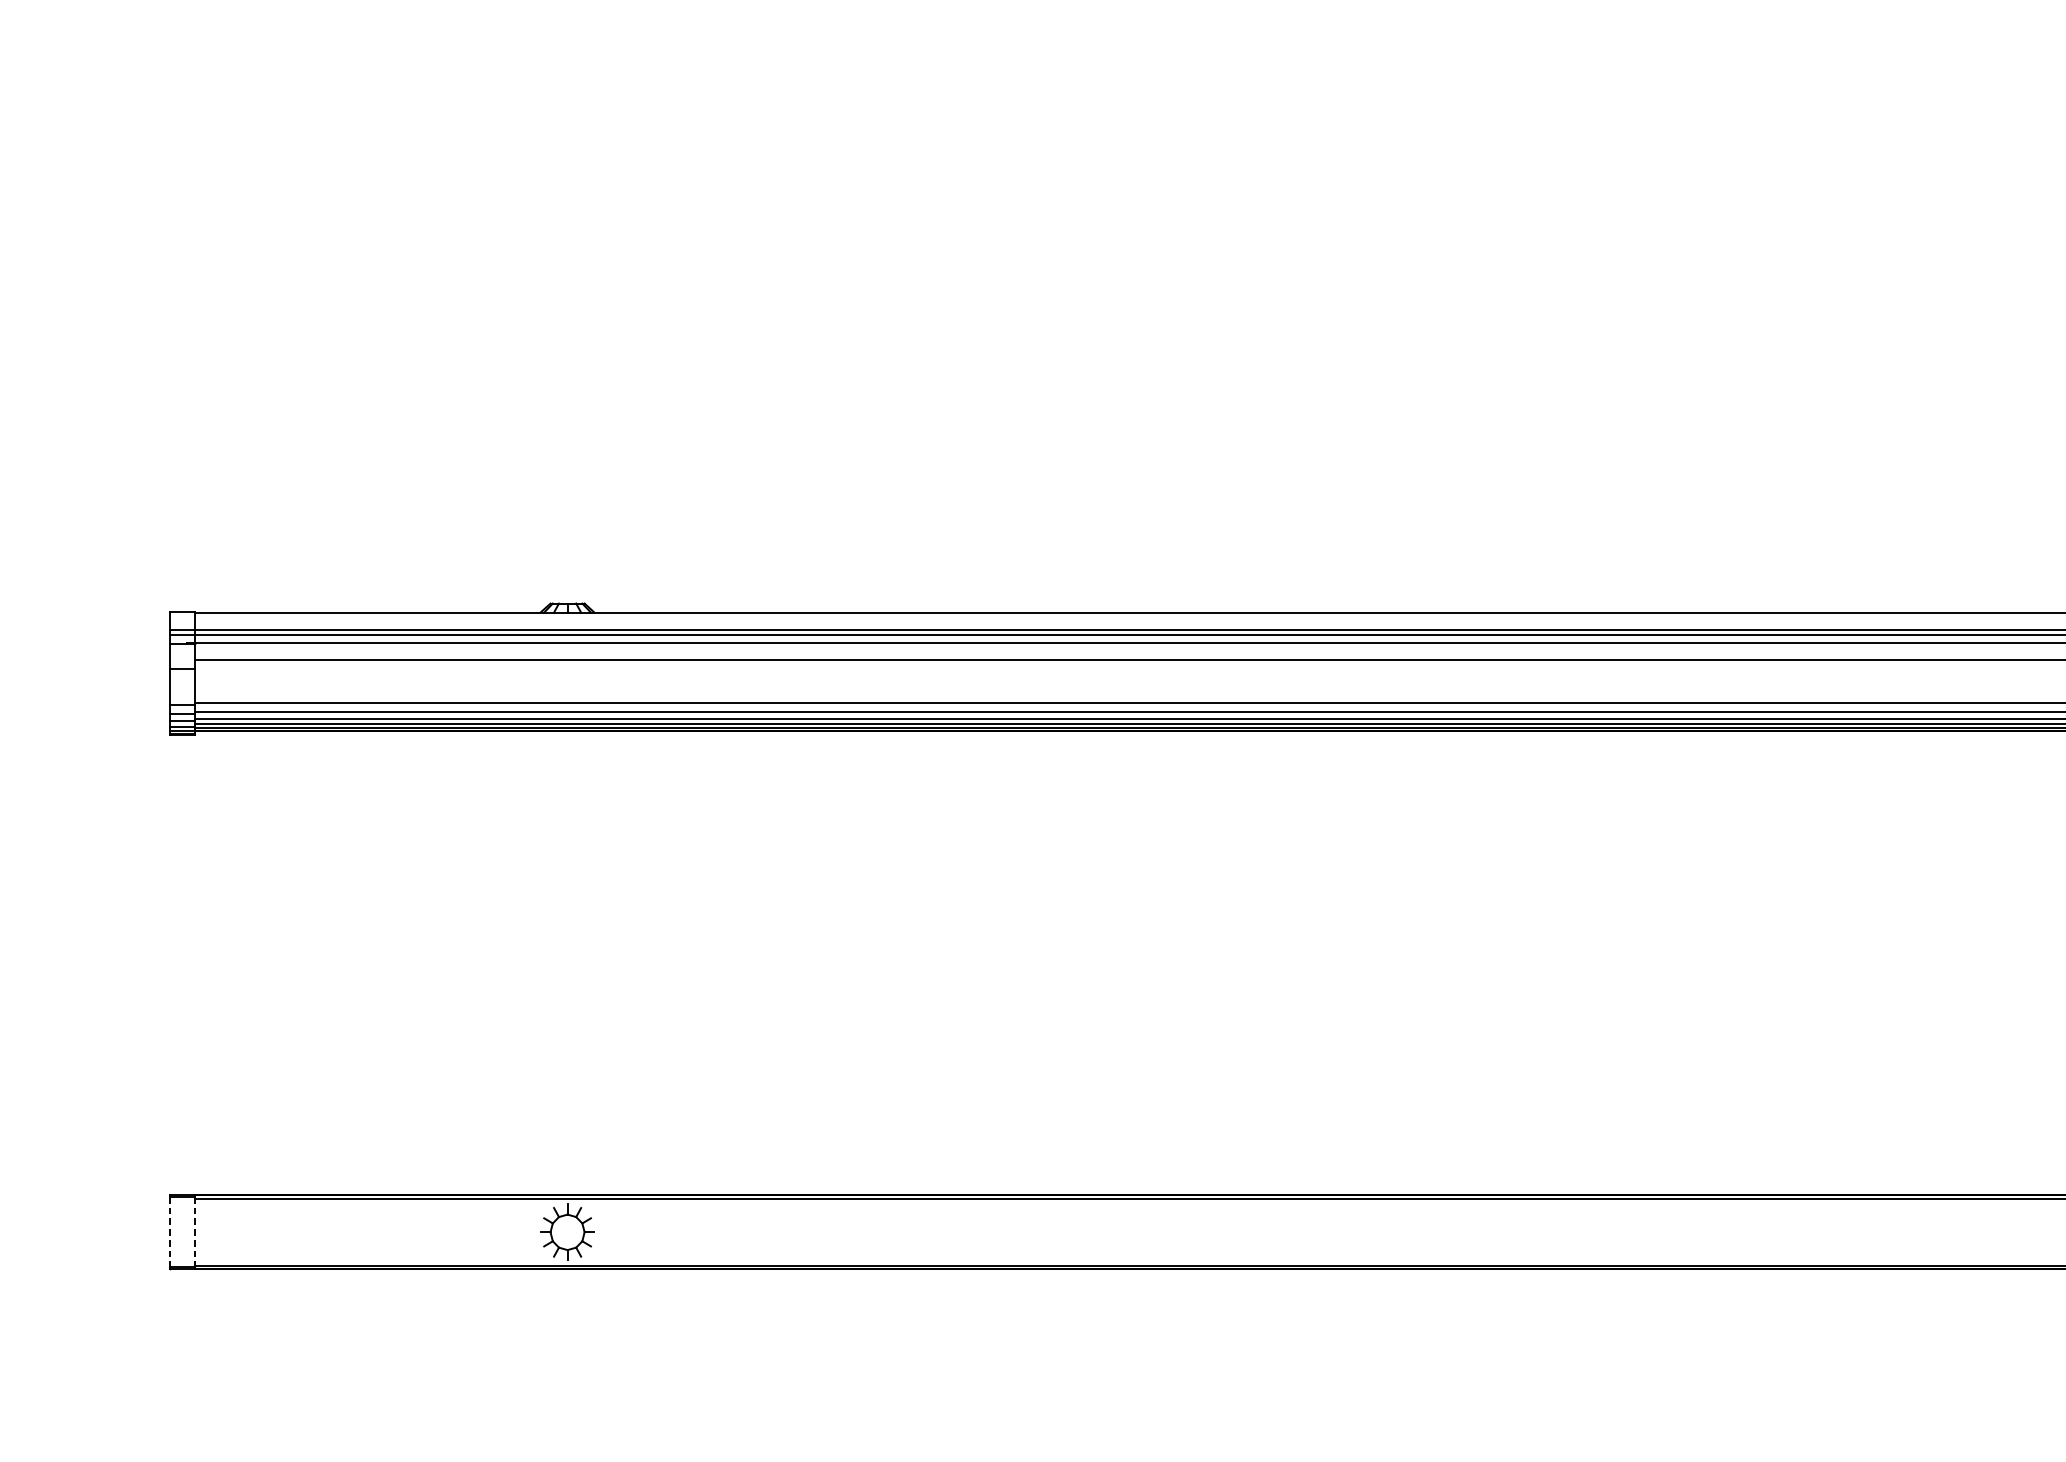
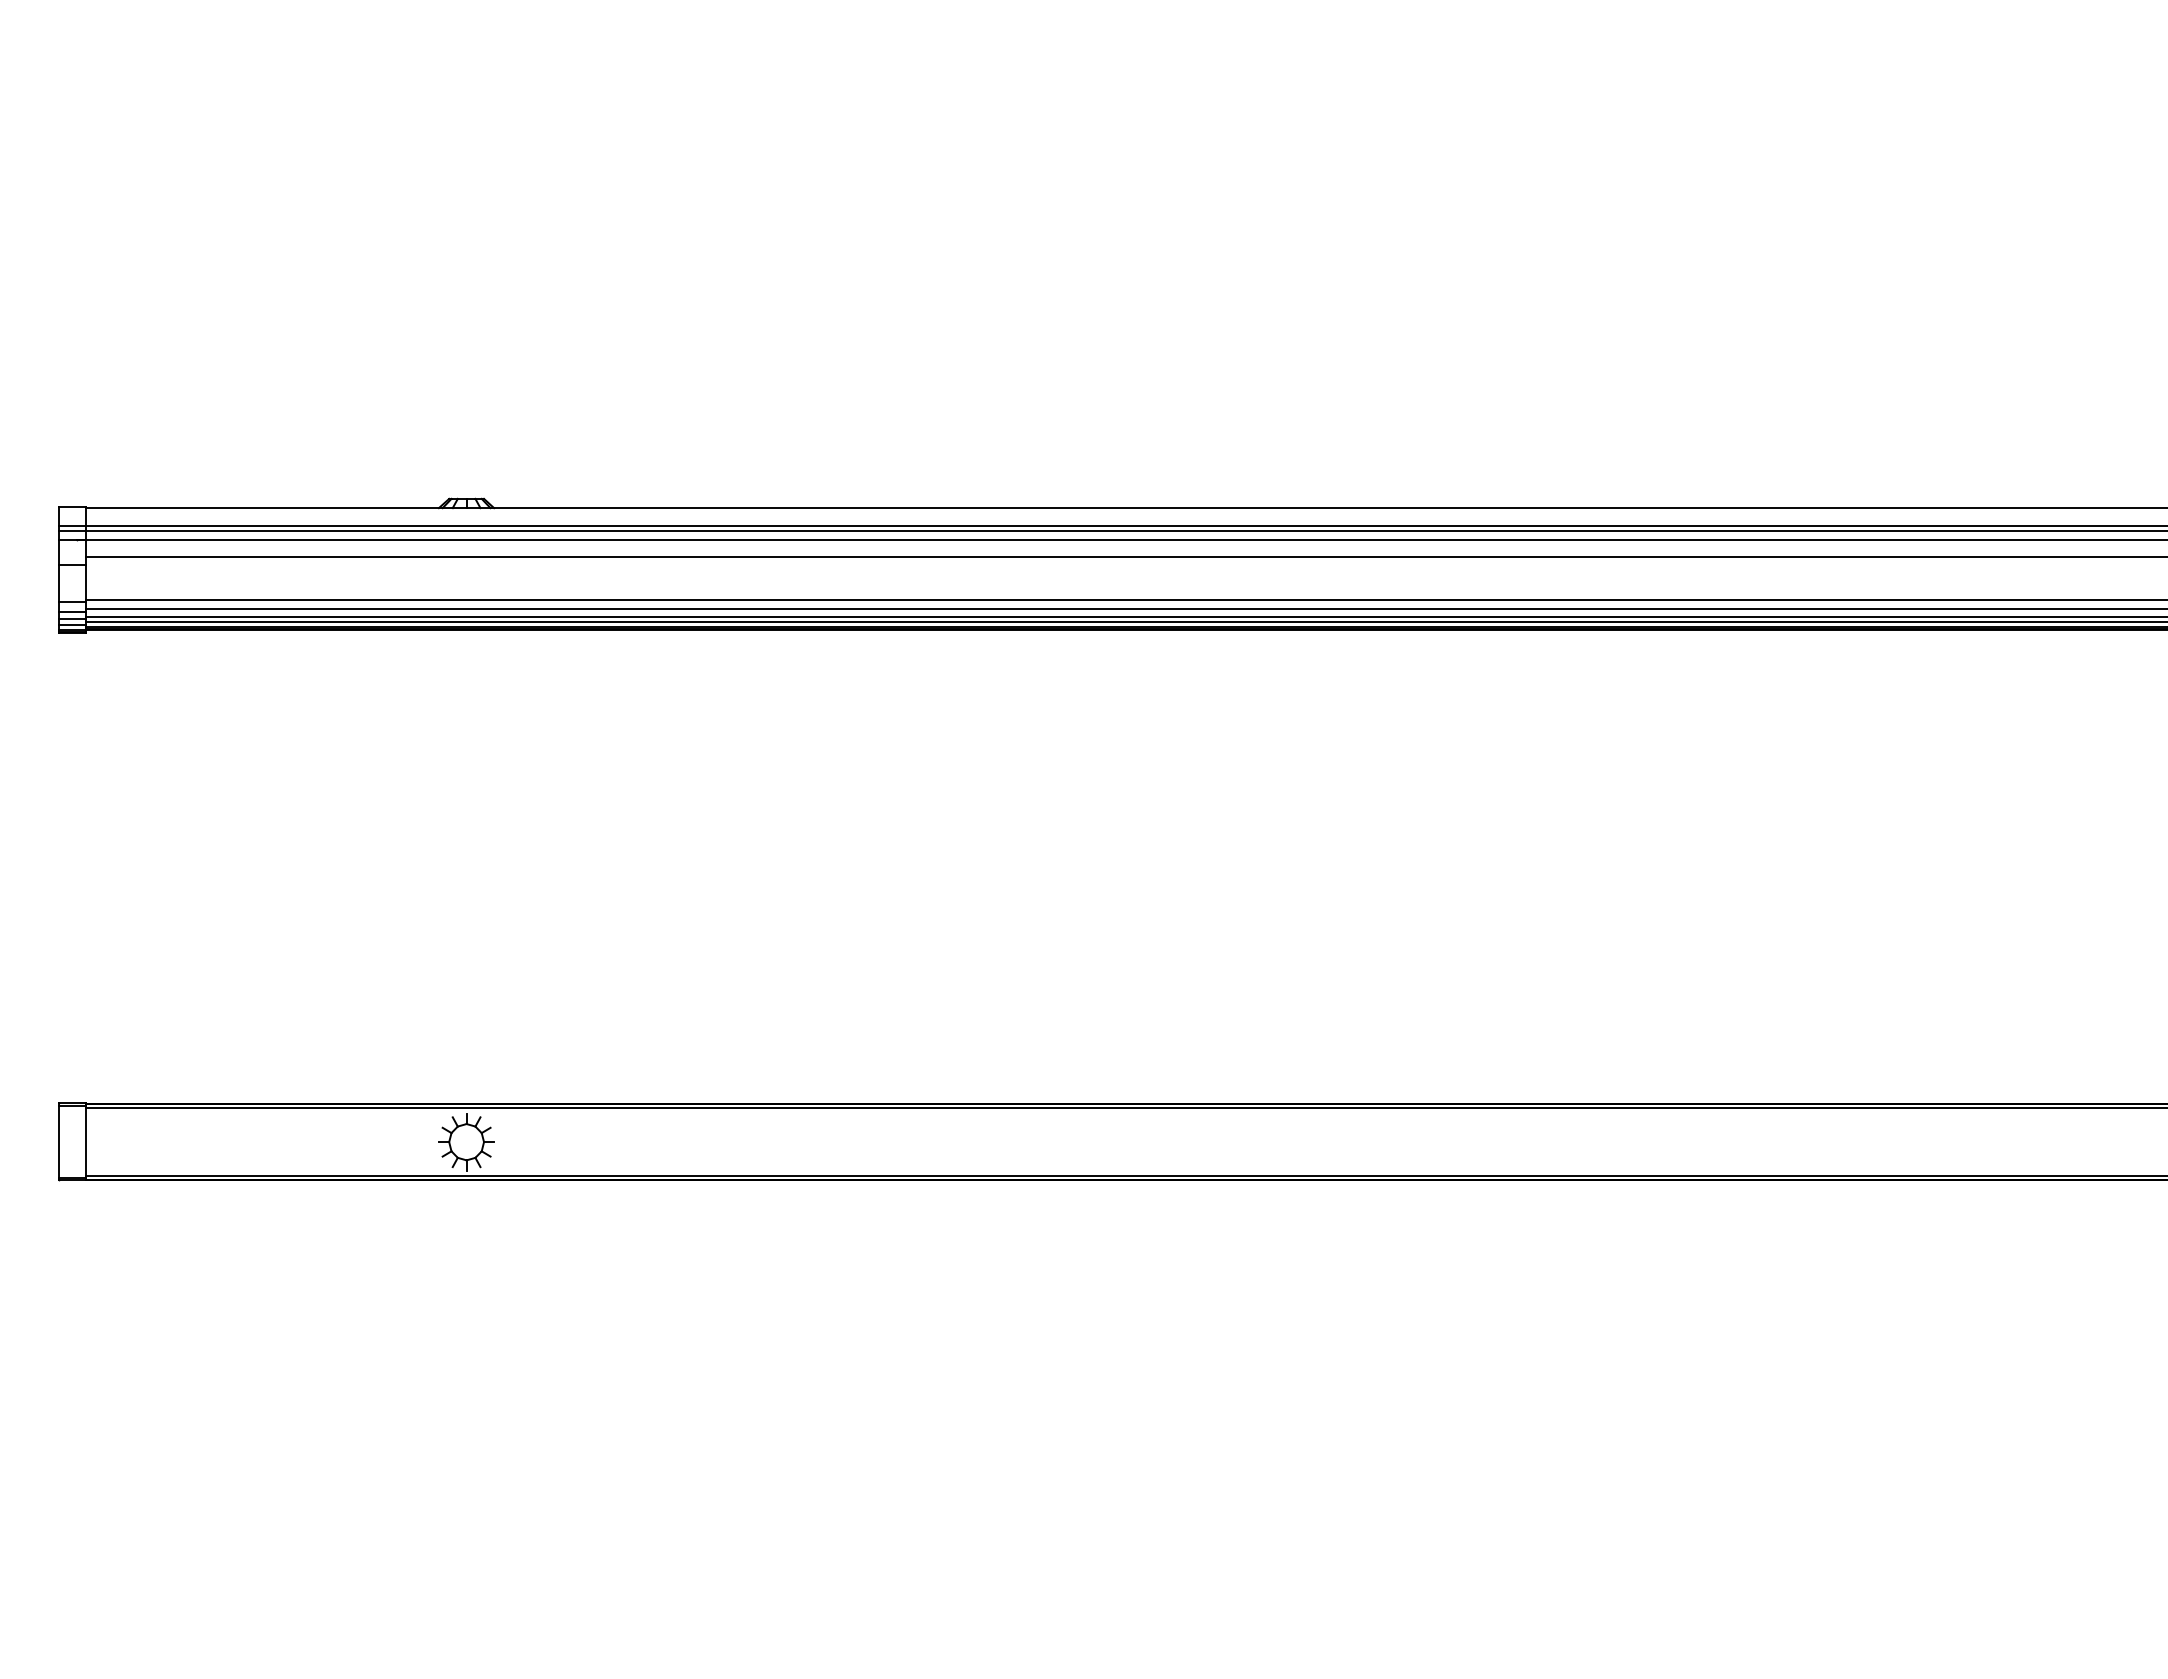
line: (169, 1232) -> (59, 1142), dashed -> solid
line: (195, 1232) -> (85, 1142), dashed -> solid

